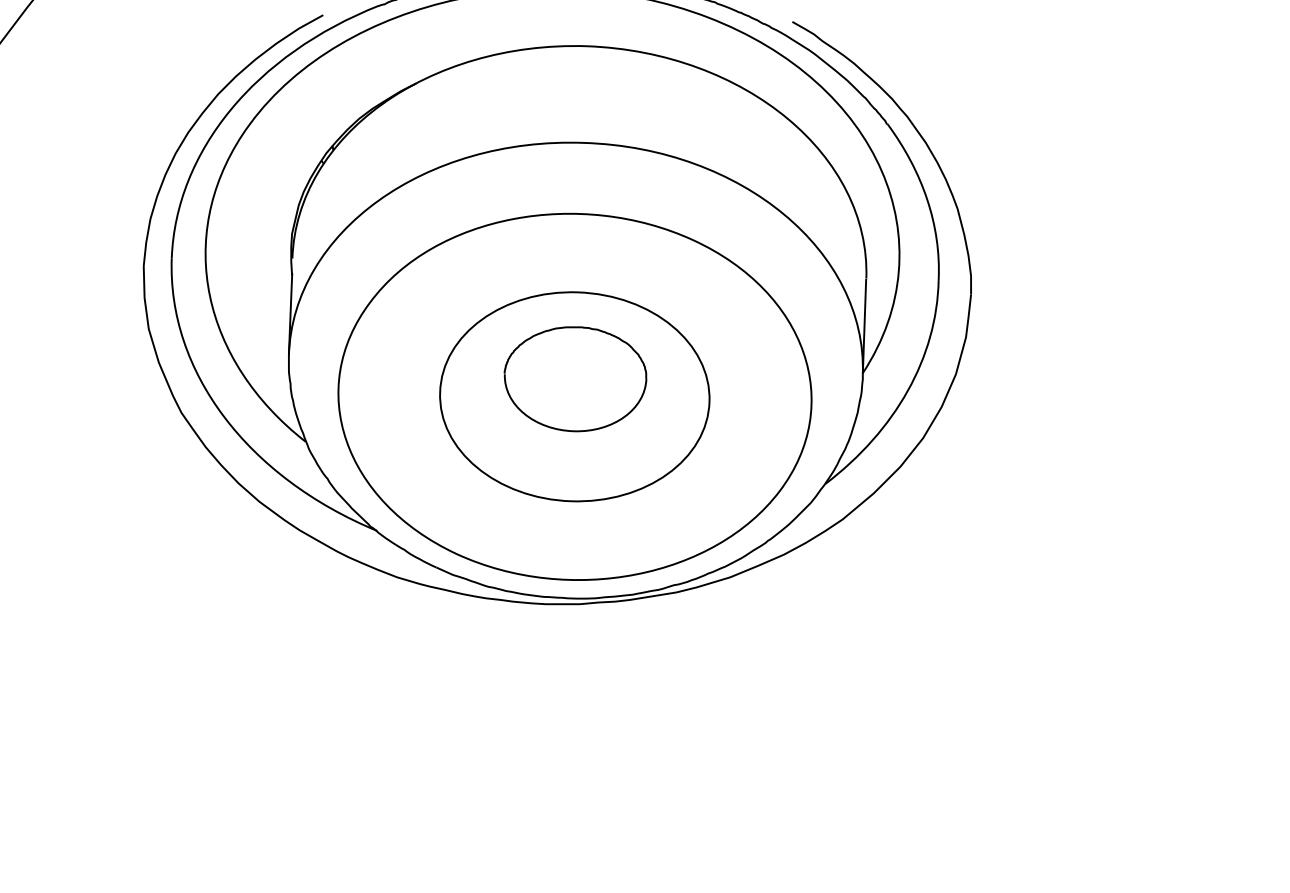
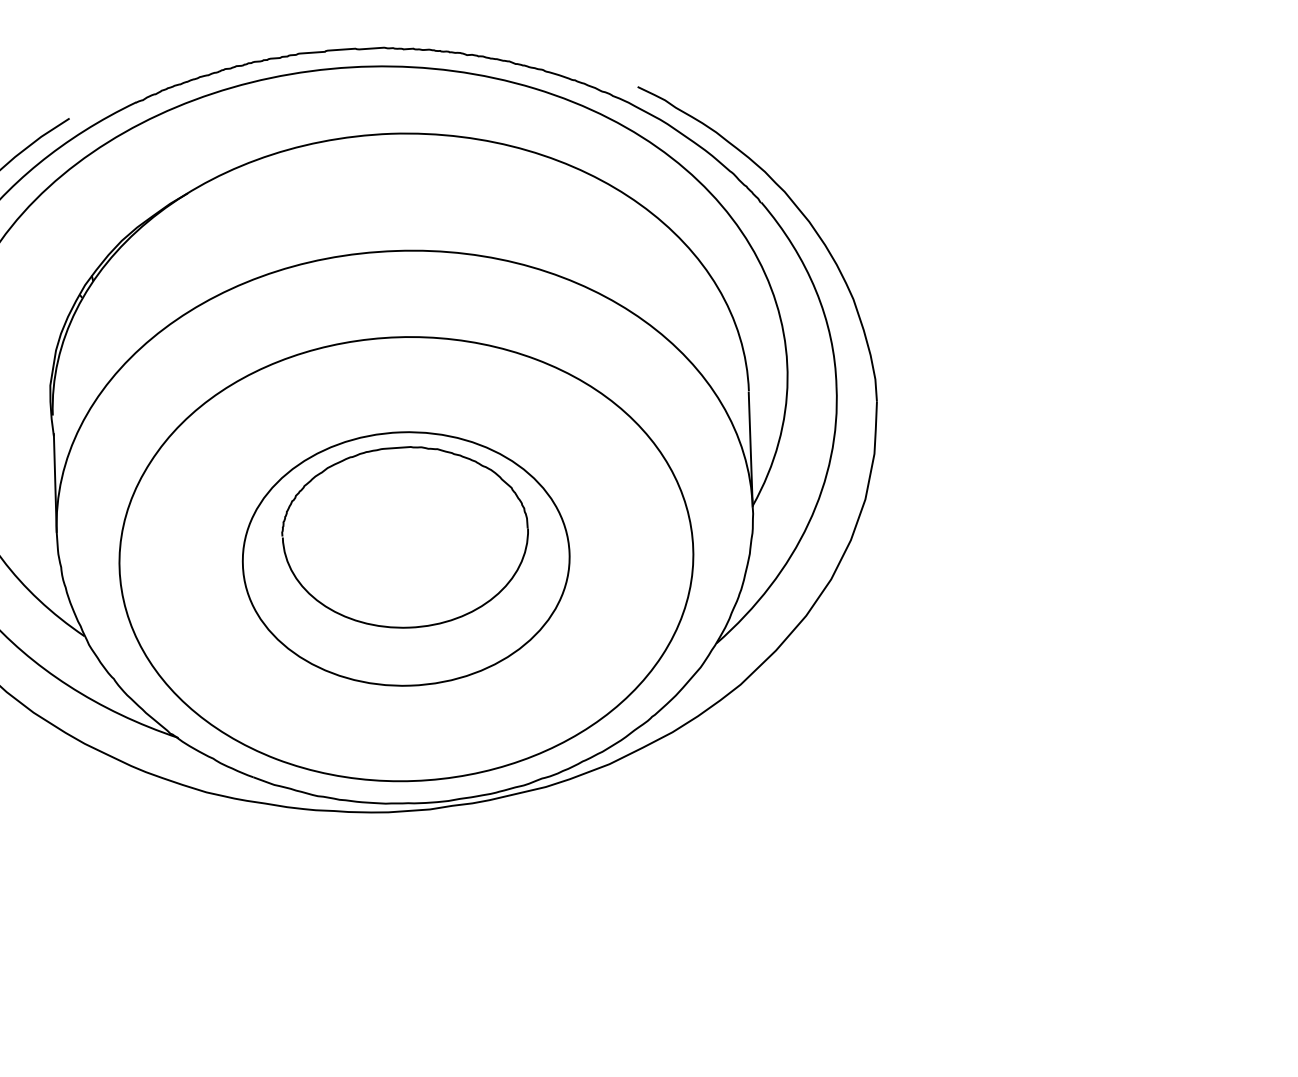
part: (575, 379) -> (405, 537), size x1.43

